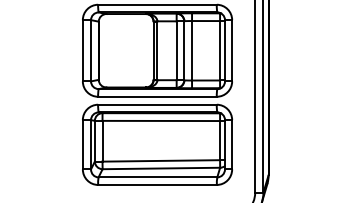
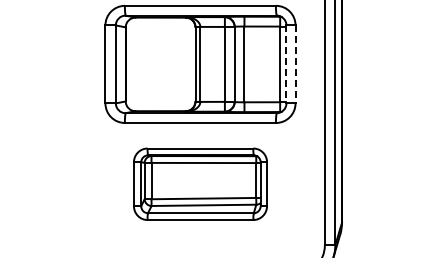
line: (225, 50) -> (286, 64), solid -> dashed
line: (232, 50) -> (295, 64), solid -> dashed
part: (157, 145) -> (200, 184), size x0.7

